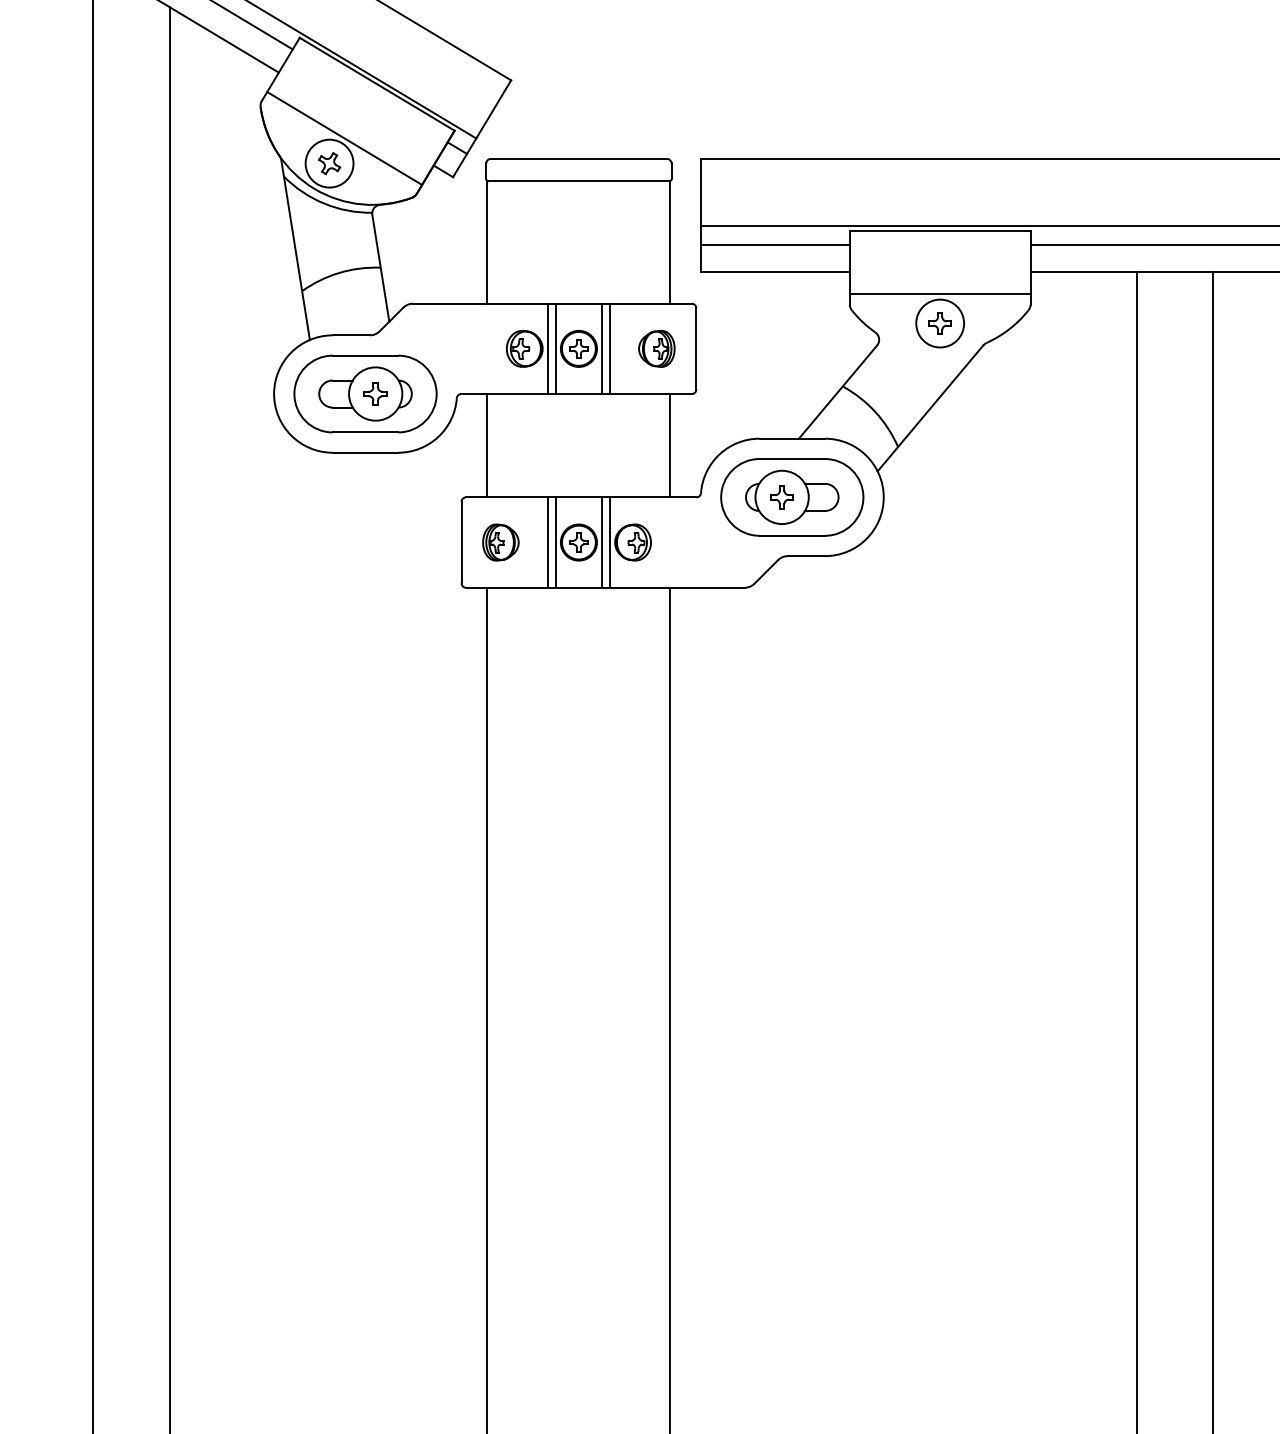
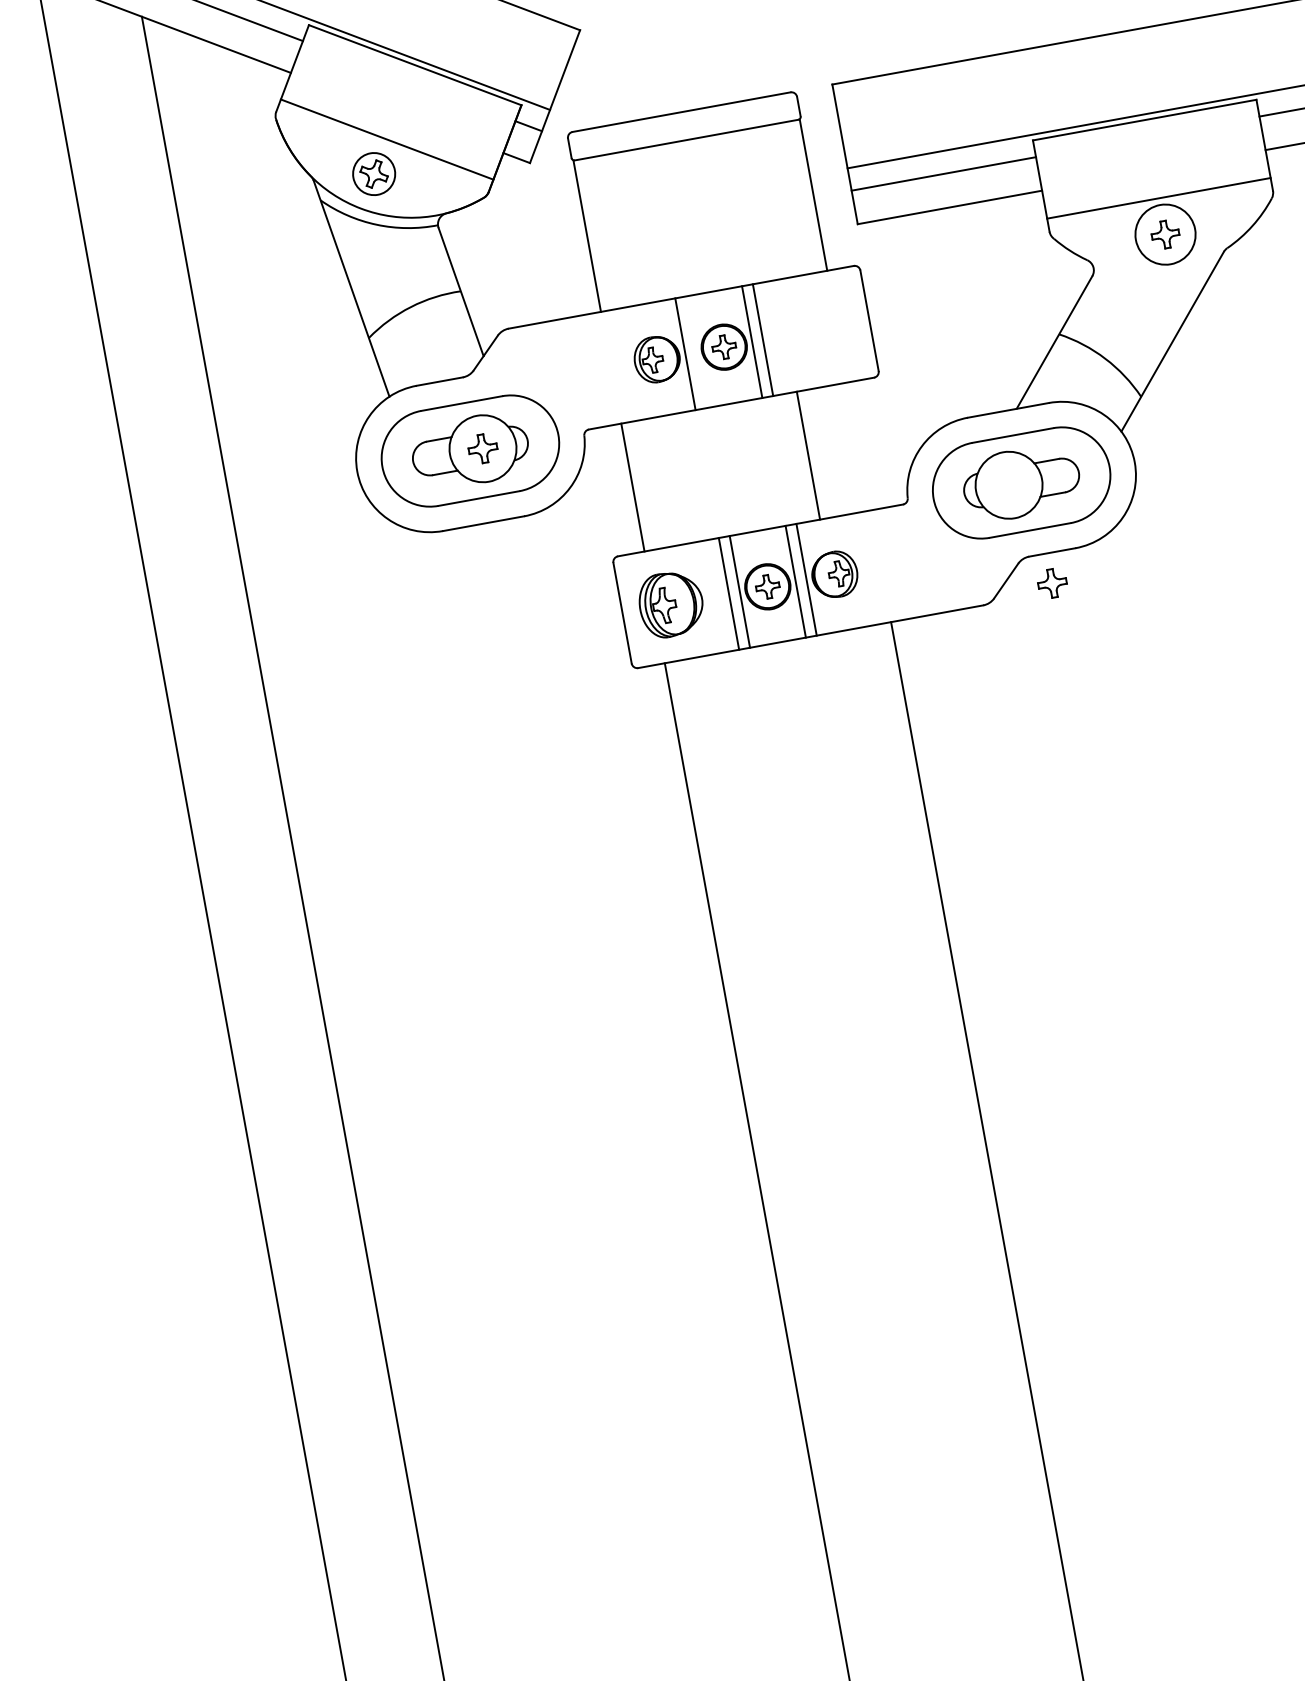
circle: (329, 163) -> (374, 173), size x0.7
line: (556, 348) -> (696, 351), removed
part: (656, 348) -> (820, 329), removed
line: (670, 445) -> (808, 455), moved
part: (781, 497) -> (1051, 583), moved
part: (500, 542) -> (670, 604), size x1.4

